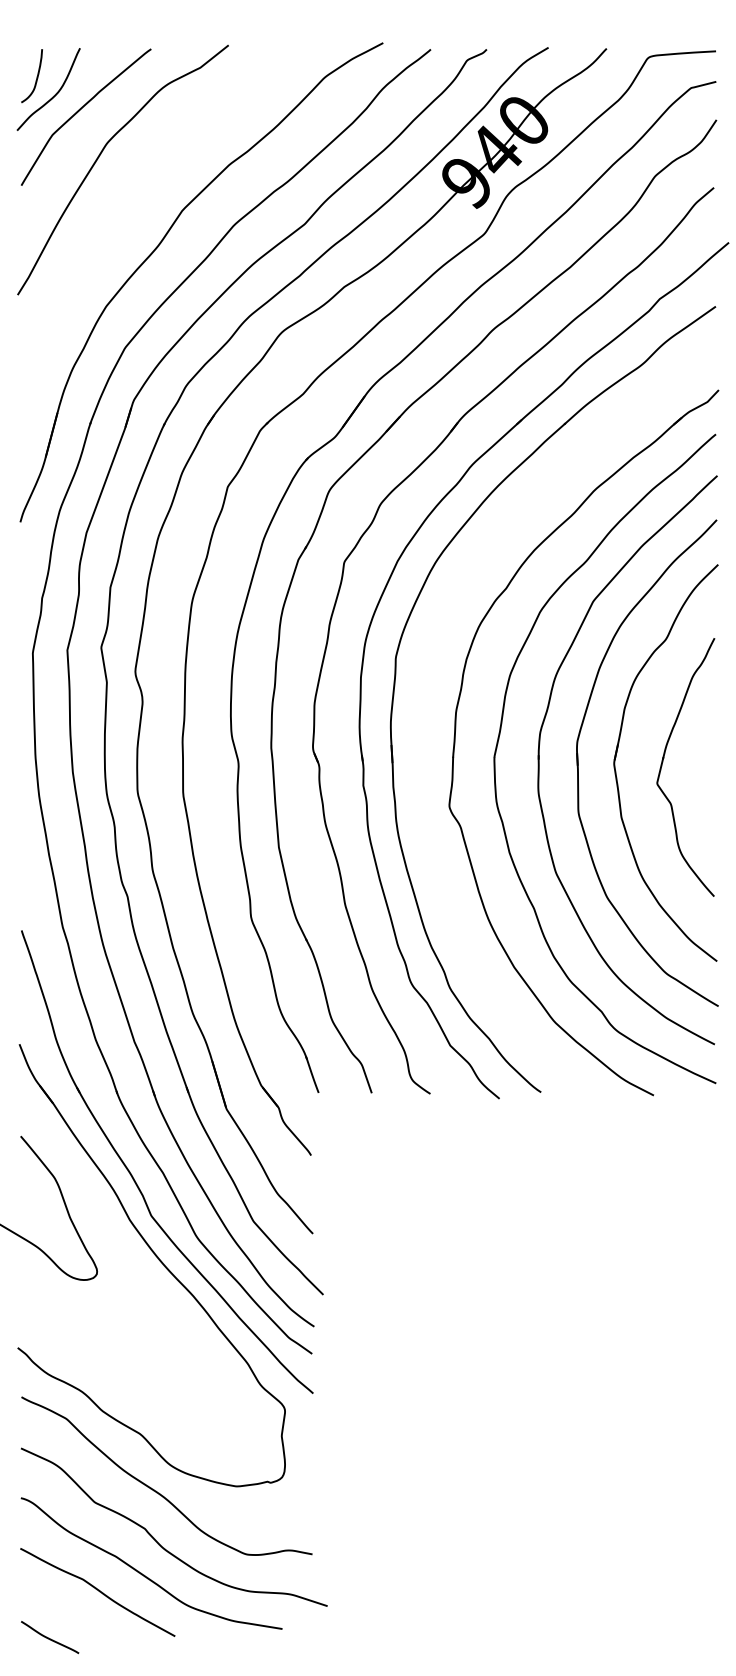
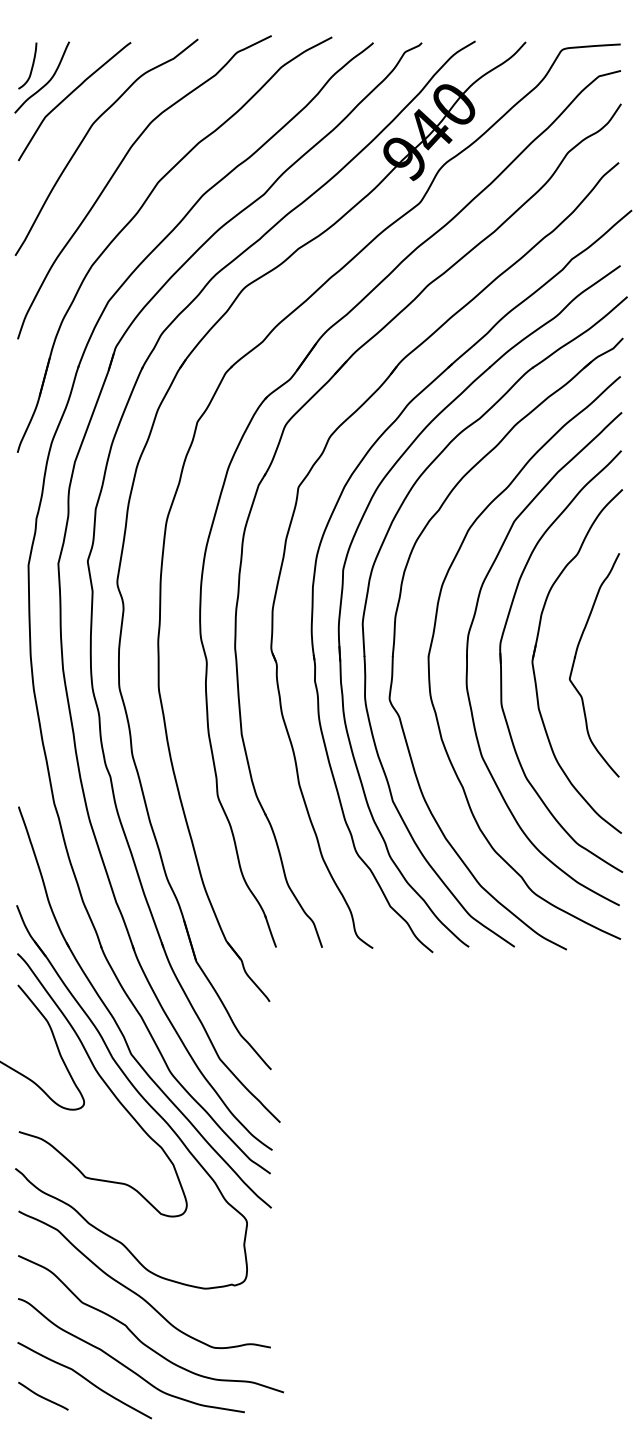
curve: (135, 196) -> (117, 170), added
part: (423, 694) -> (367, 602), added
curve: (119, 1248) -> (103, 1082), added
curve: (50, 1638) -> (43, 1397), moved

